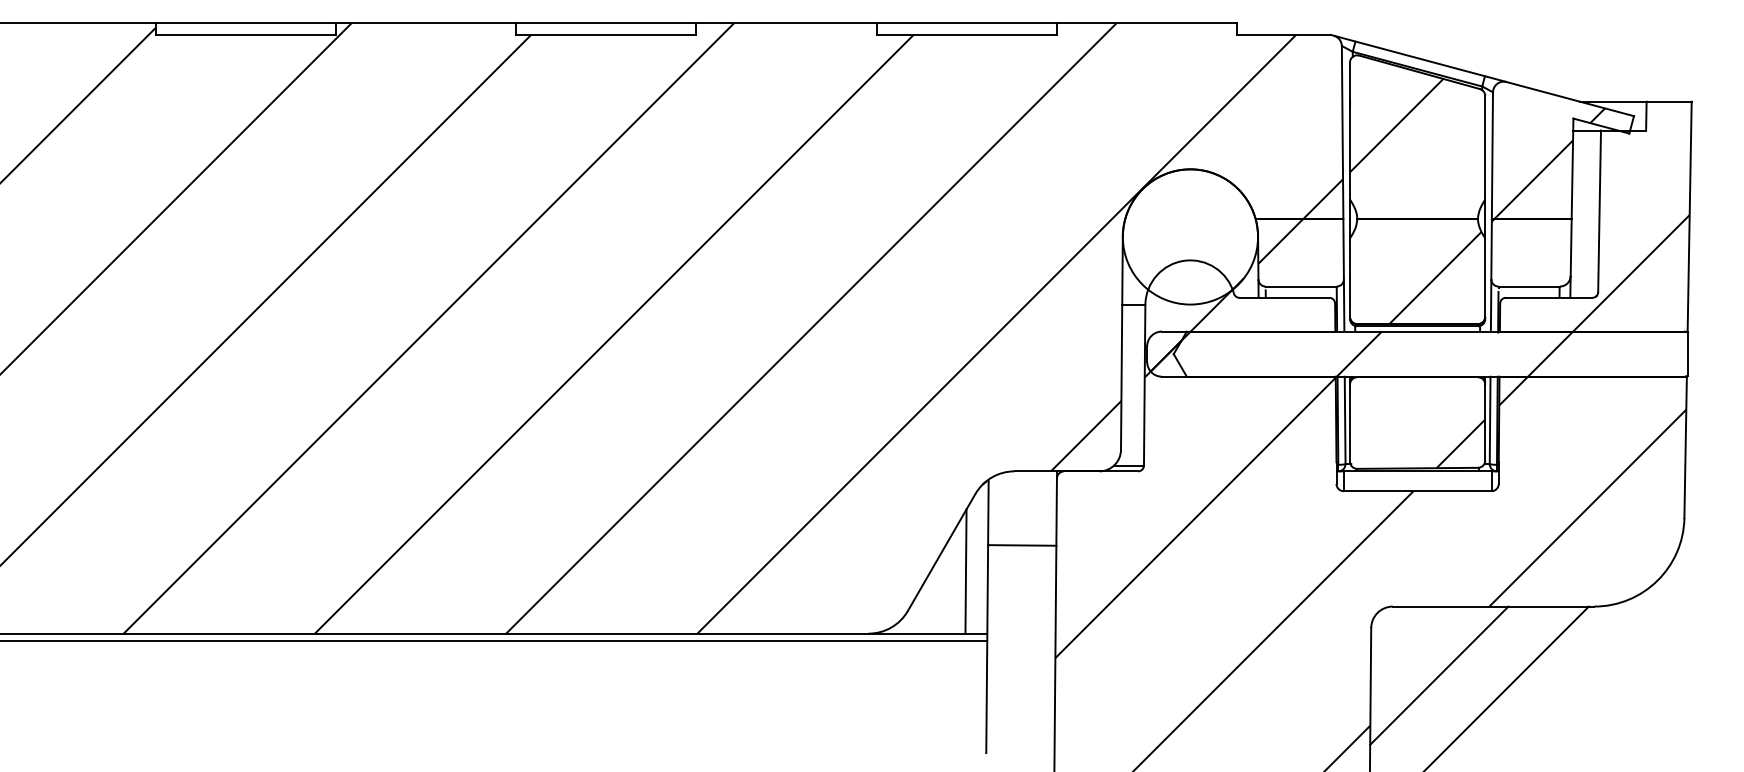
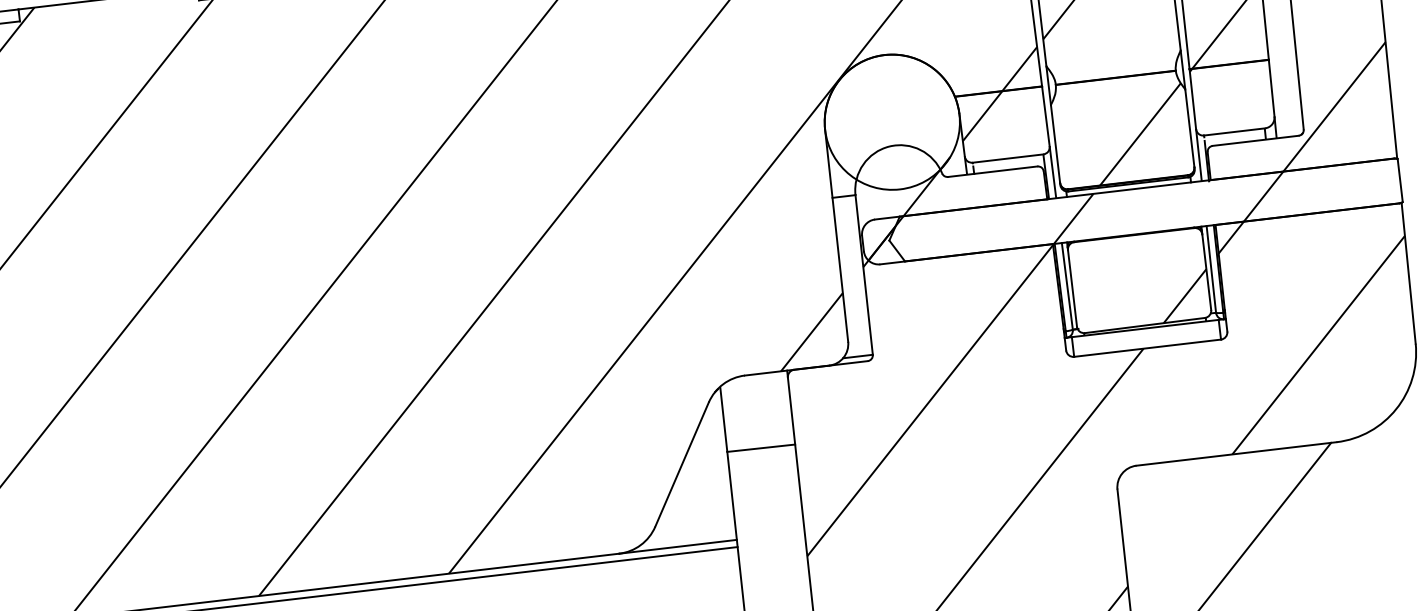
line: (965, 571) -> (707, 480), removed
line: (1439, 675) -> (1190, 528), removed

